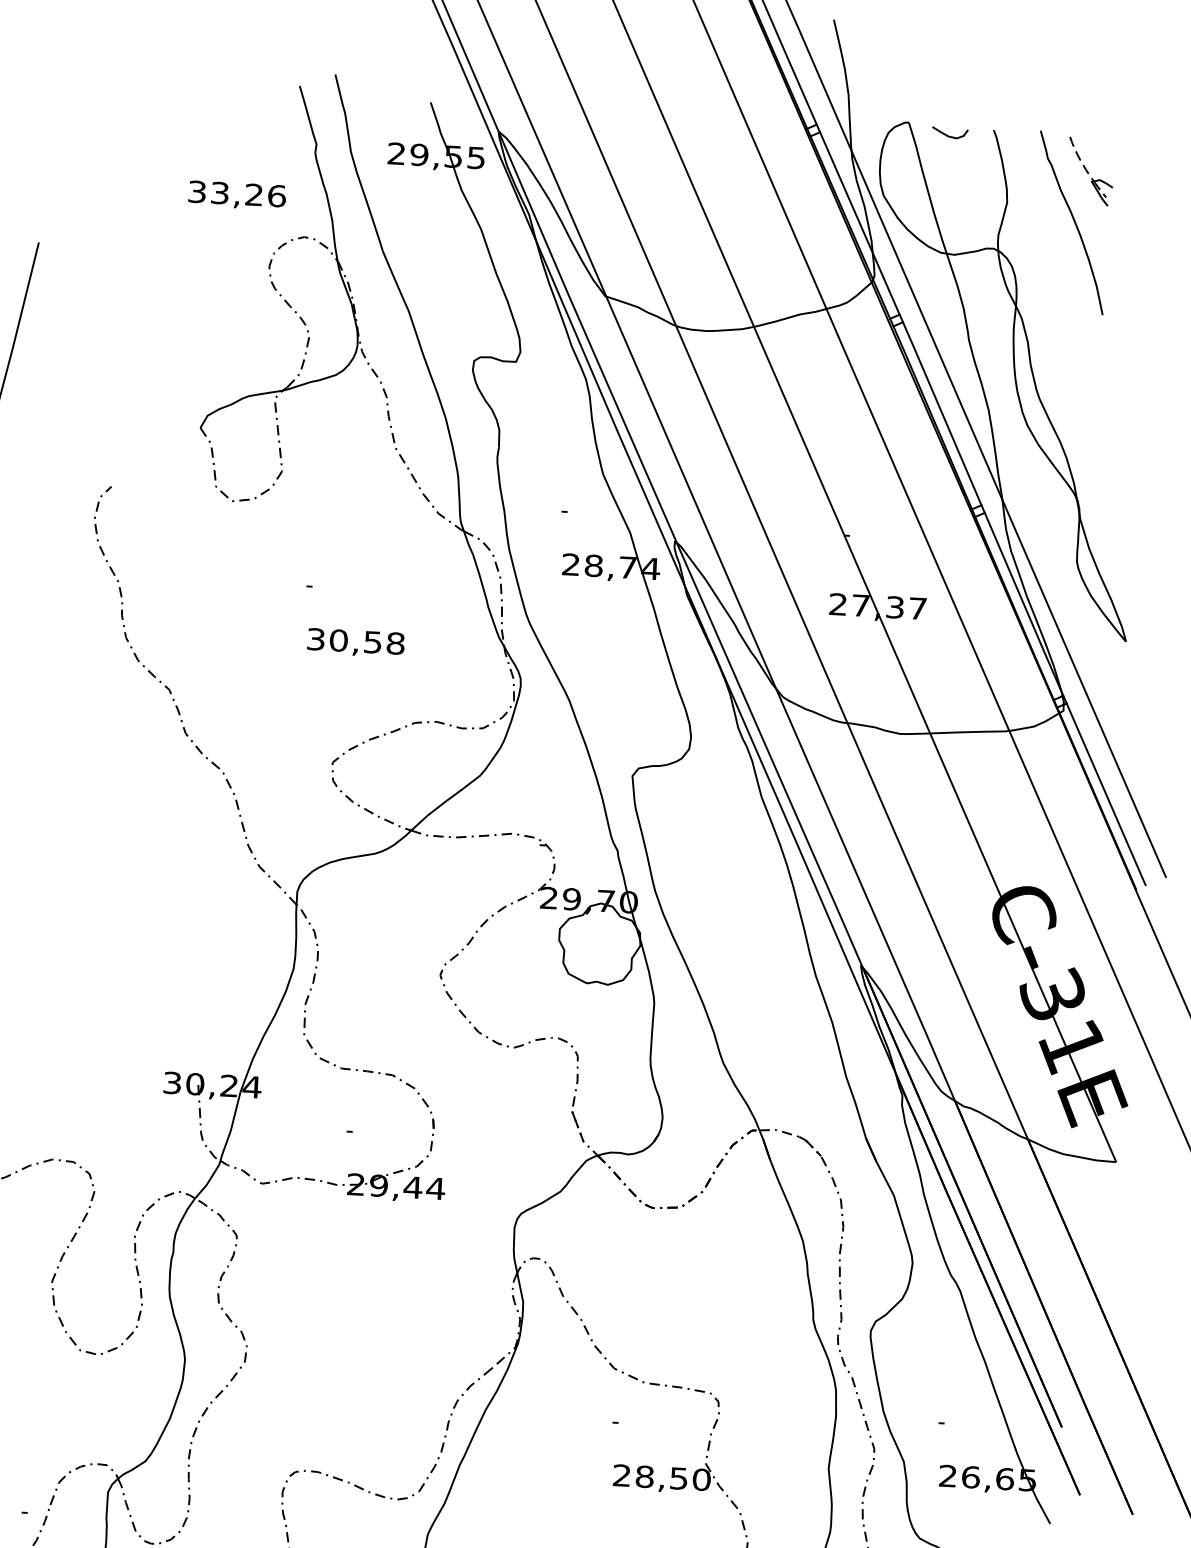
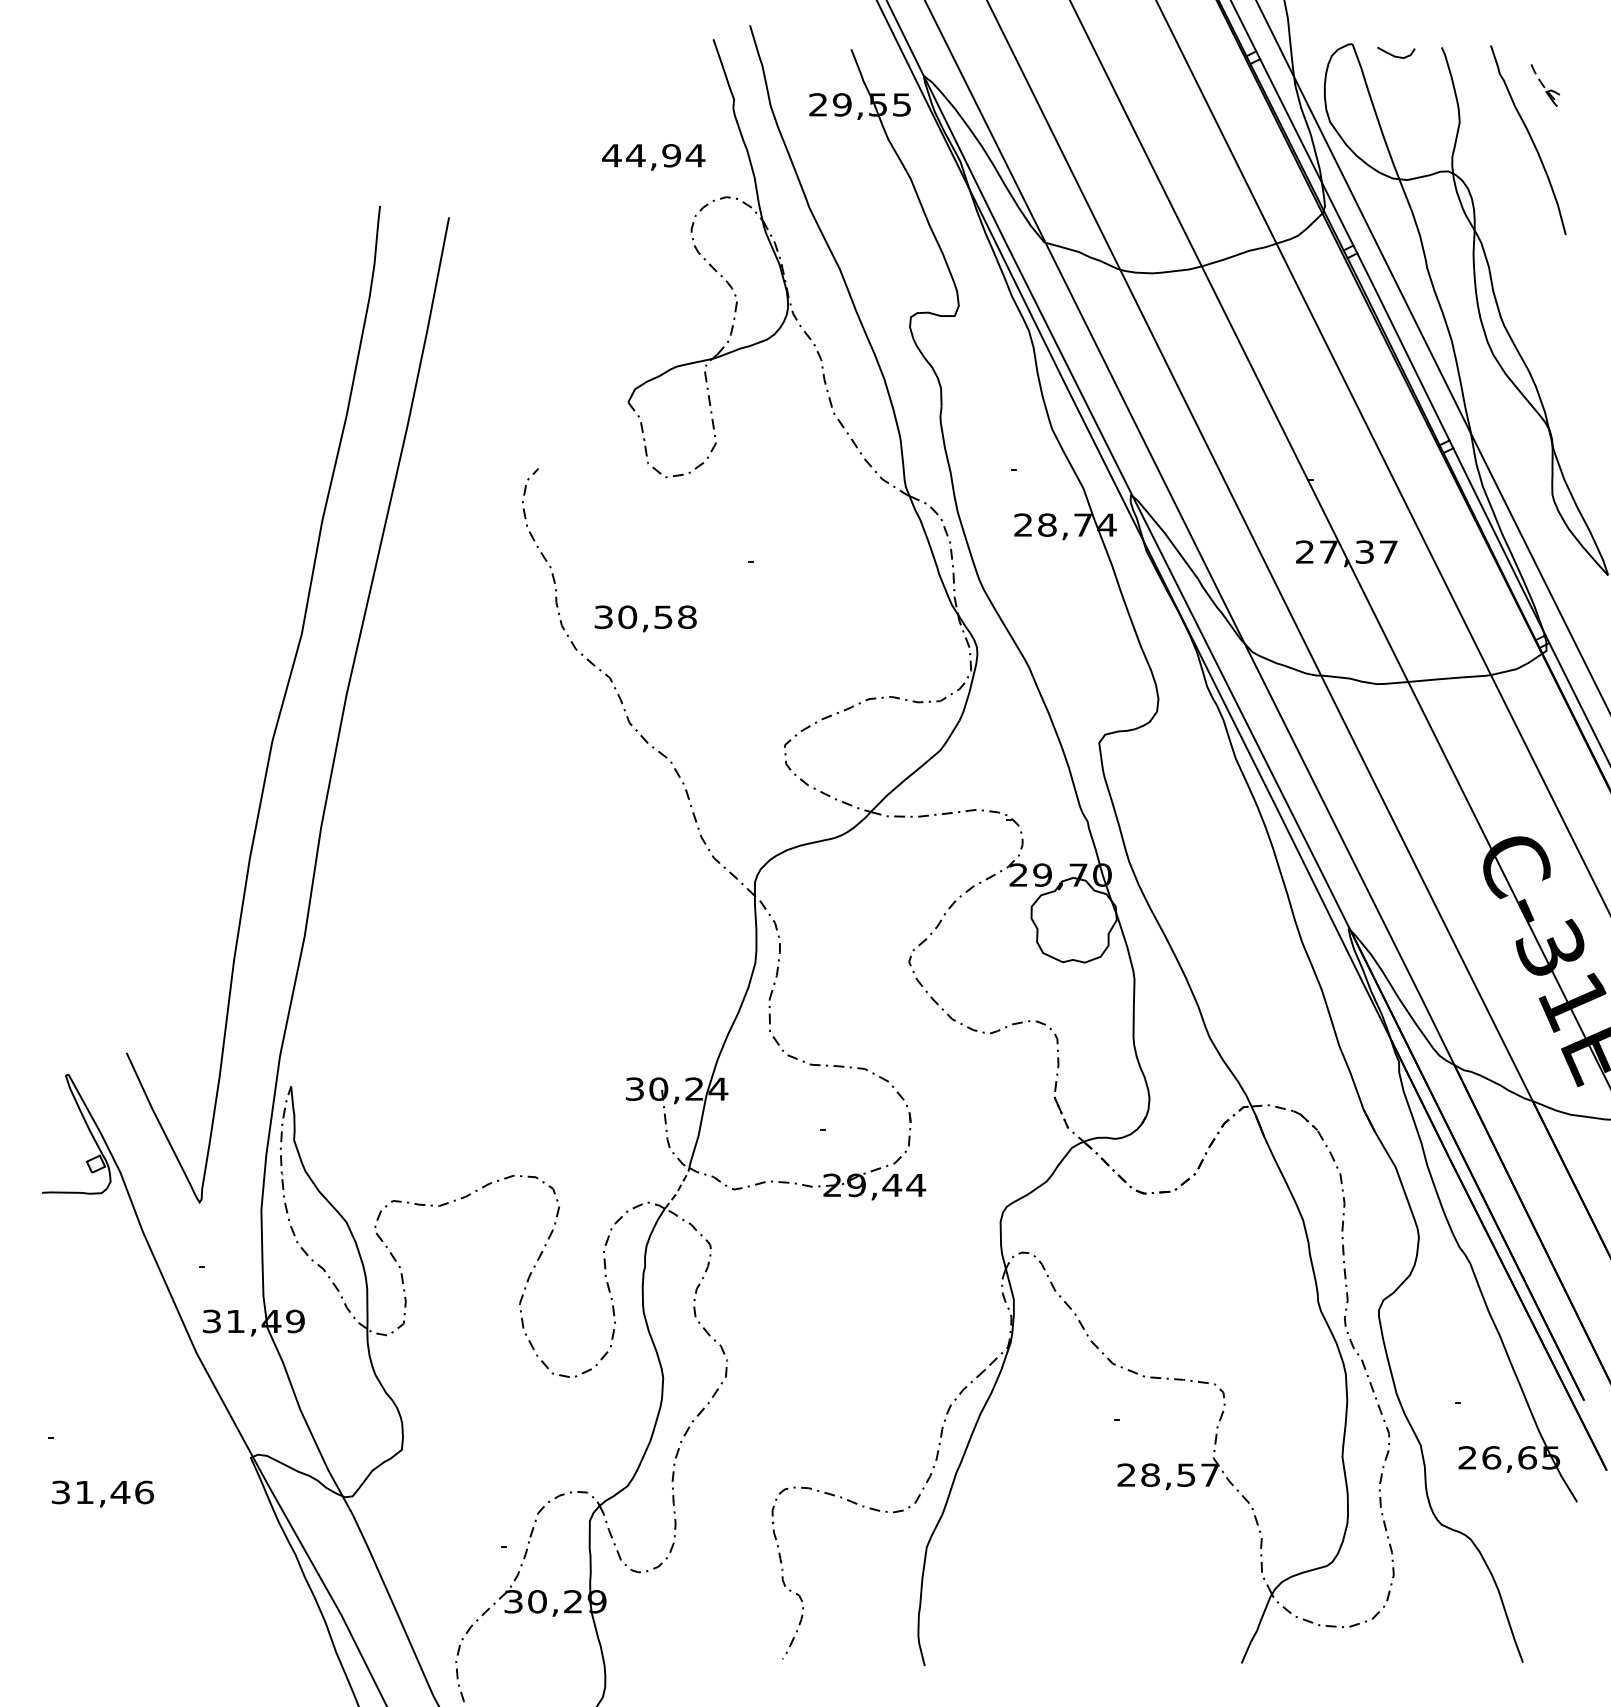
part: (1090, 171) -> (1545, 85), size x0.6
text: (236, 193) -> (653, 155), 33,26 -> 44,94
text: (355, 642) -> (645, 618), moved
line: (209, 1180) -> (678, 1189), solid -> dashed
text: (702, 1479) -> (1210, 1474), 28,50 -> 28,57

